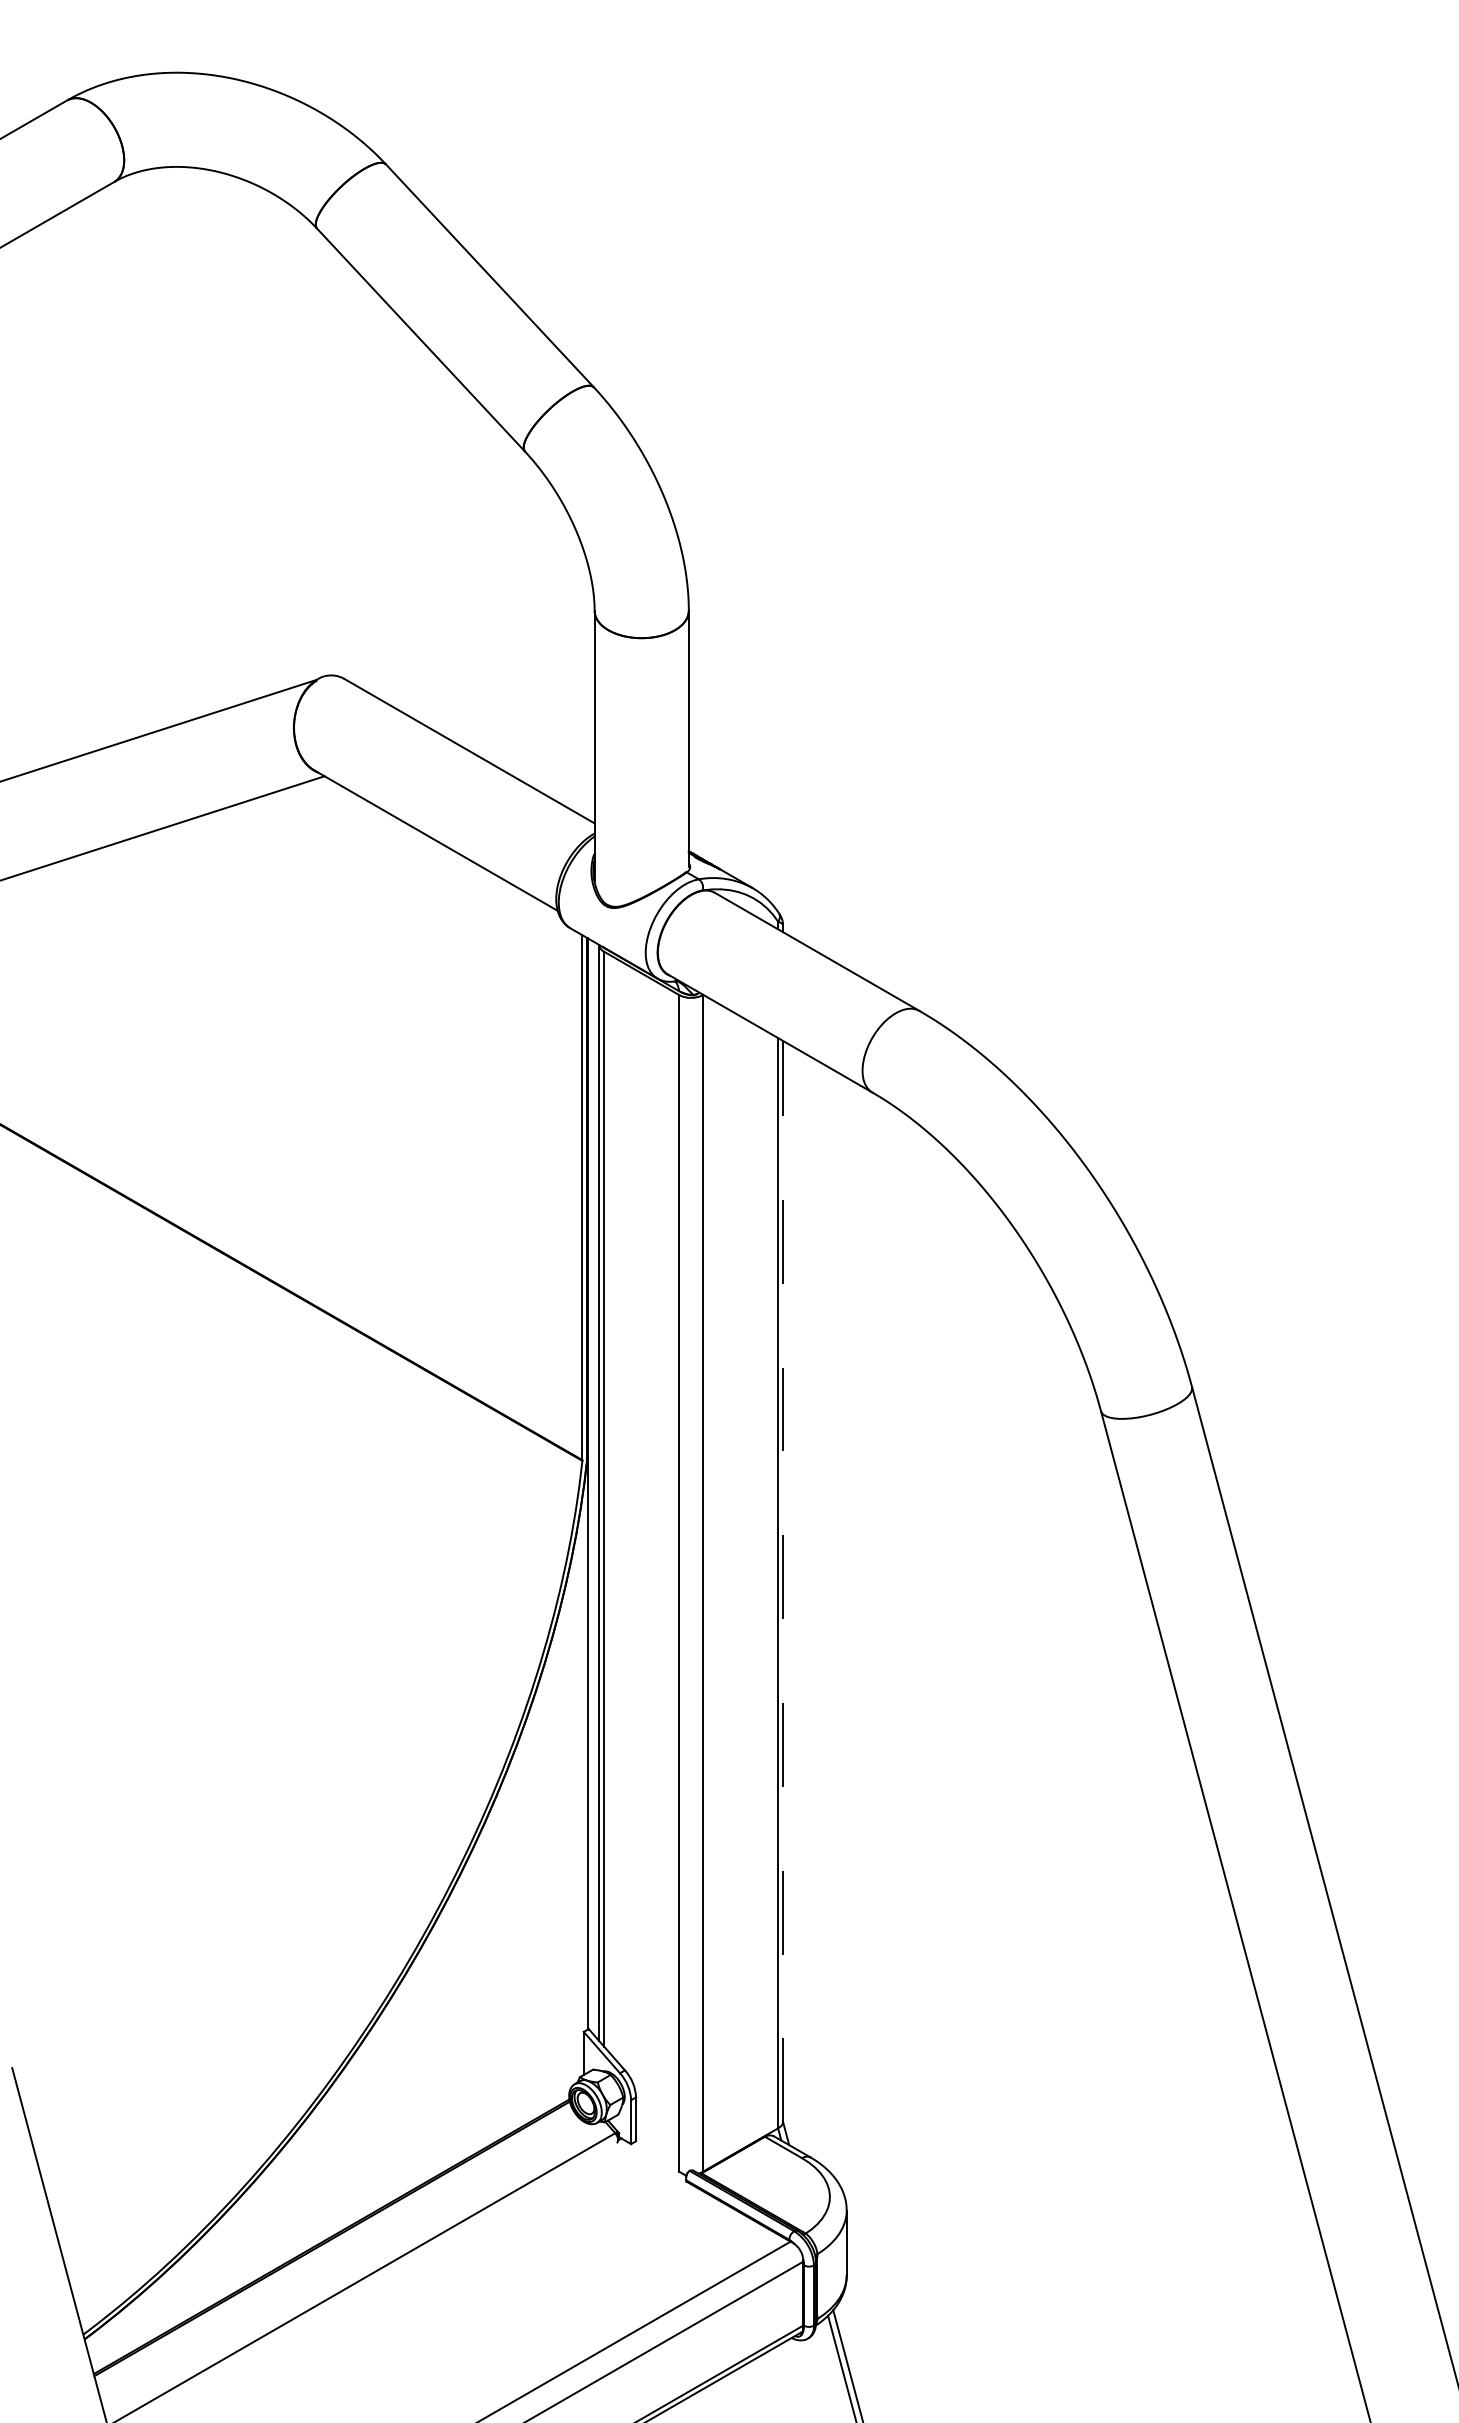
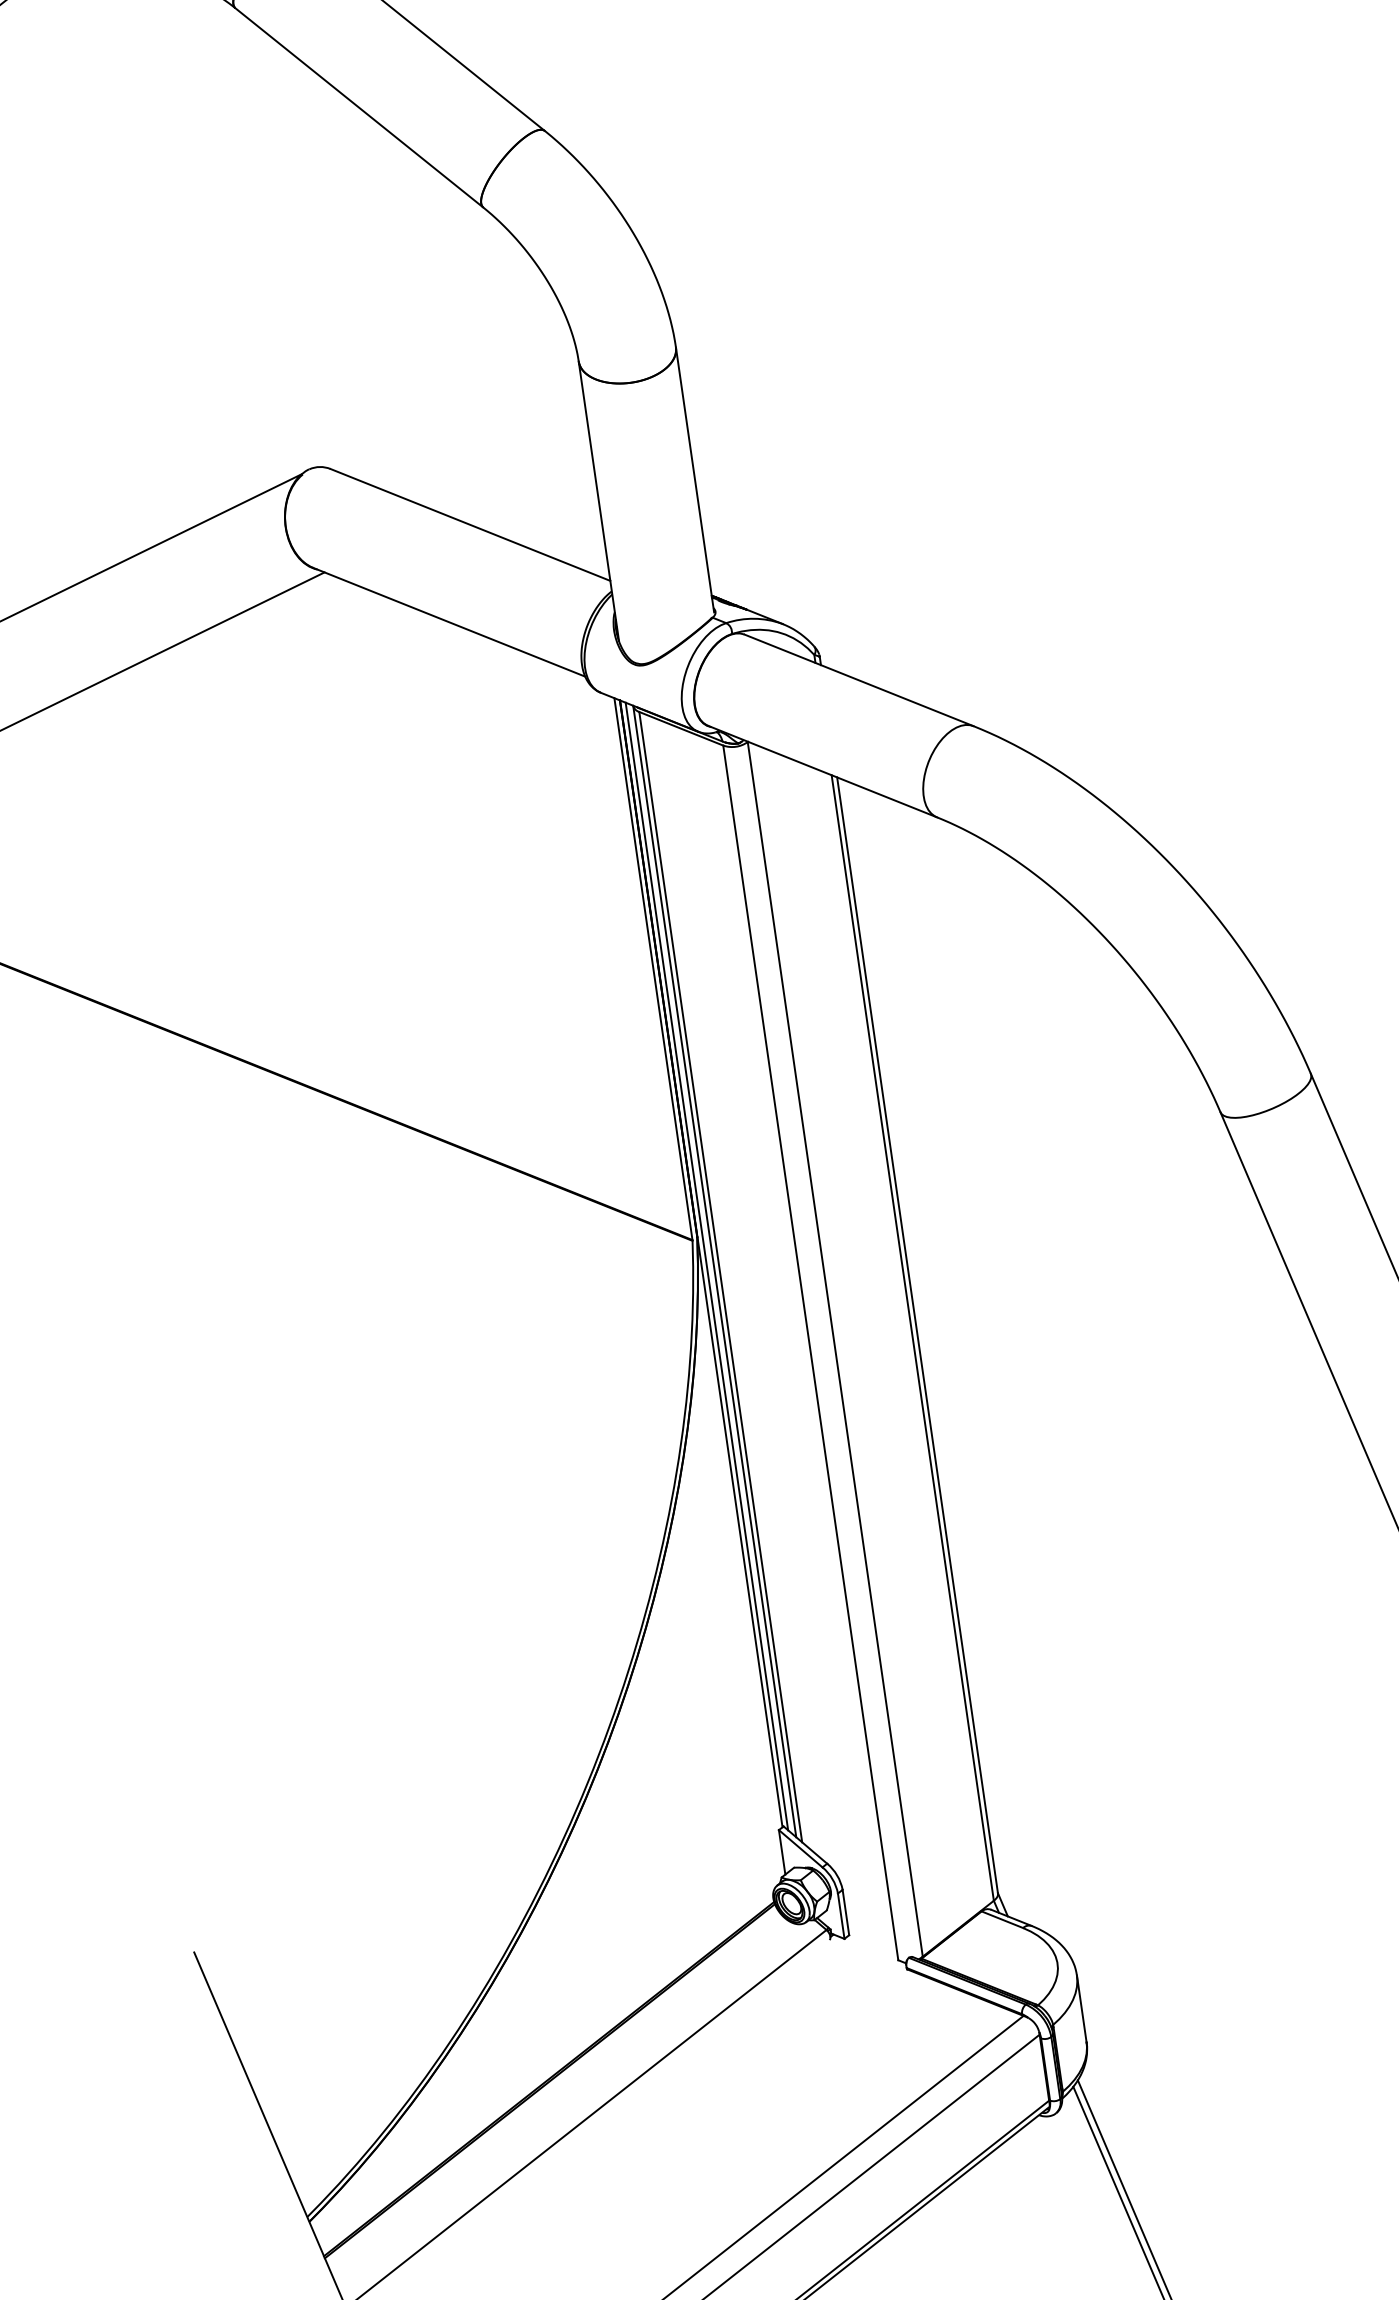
line: (592, 1487) -> (706, 1266), added
line: (783, 1581) -> (918, 1335), dashed -> solid

